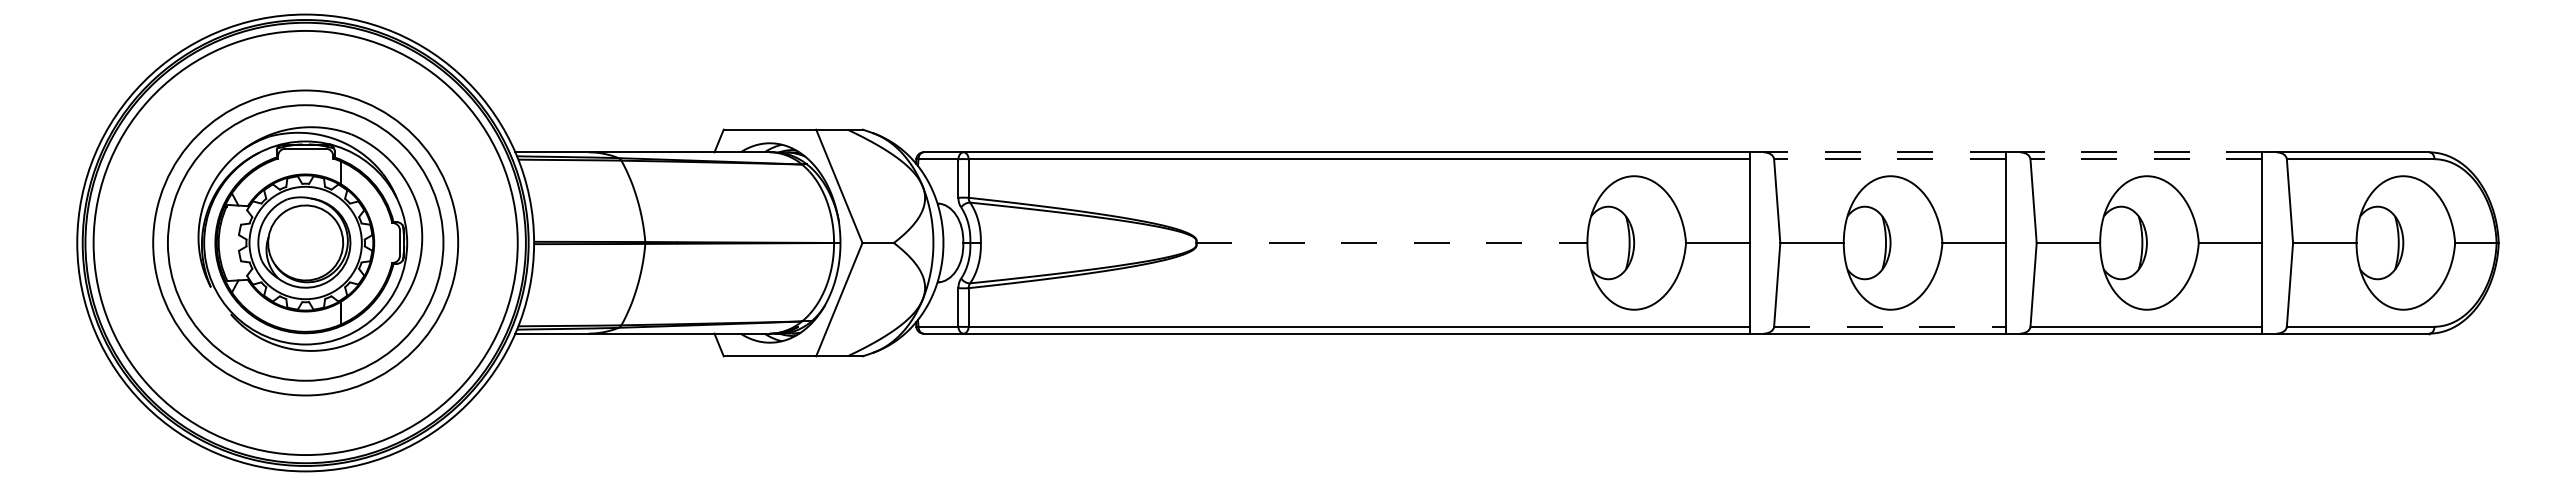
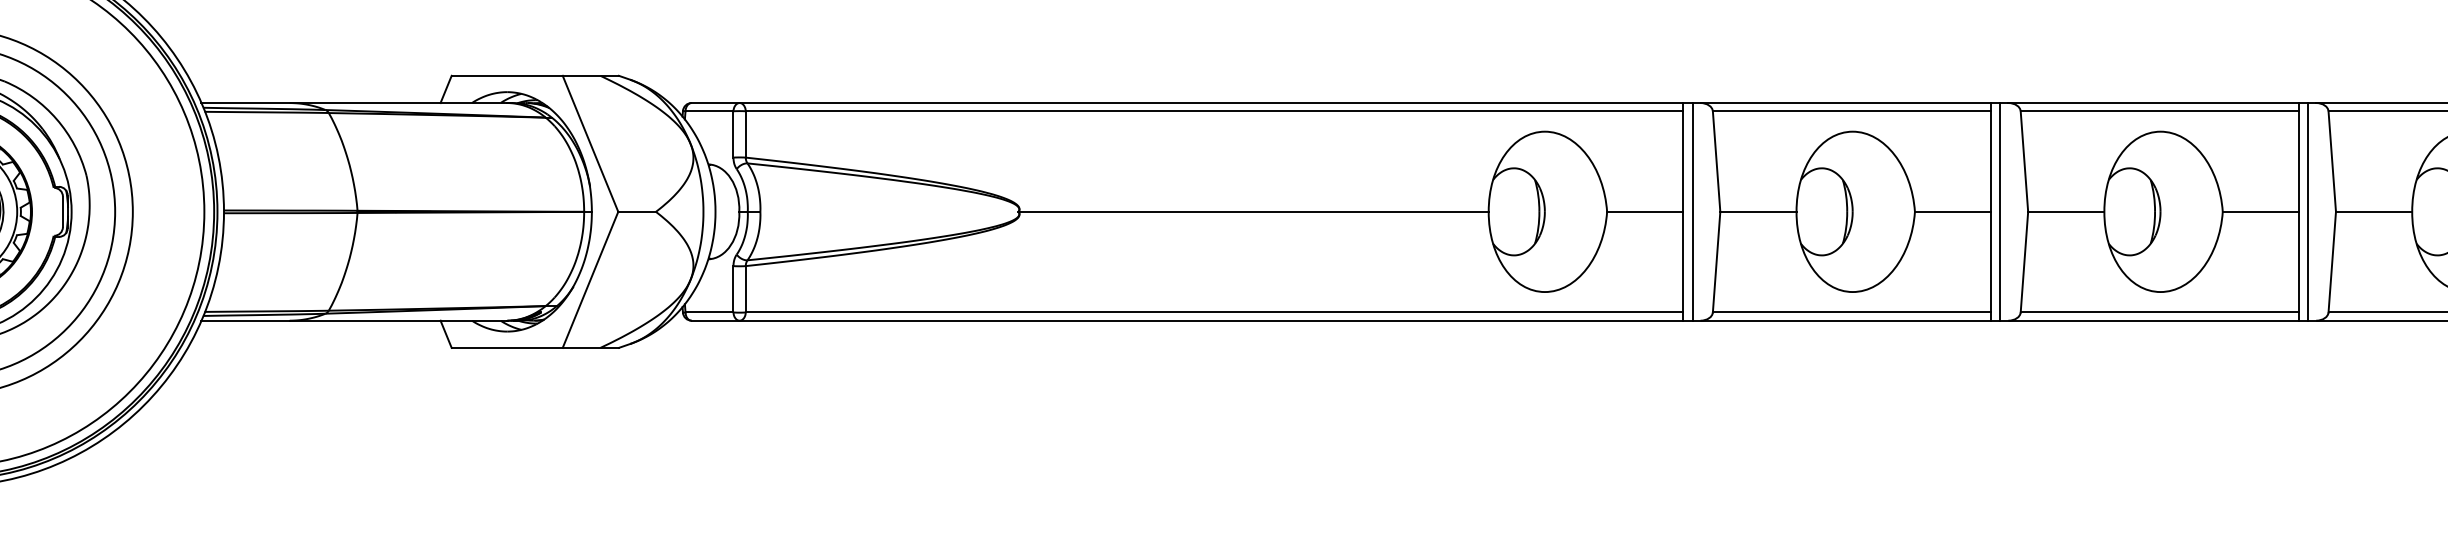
line: (1884, 152) -> (1845, 103), dashed -> solid
line: (2140, 152) -> (2152, 103), dashed -> solid
line: (1890, 159) -> (1852, 111), dashed -> solid
line: (2146, 159) -> (2160, 111), dashed -> solid
line: (1391, 242) -> (1253, 211), dashed -> solid
line: (1757, 242) -> (1692, 211), added
line: (2013, 242) -> (2000, 211), added
line: (2270, 242) -> (2308, 211), added
line: (1890, 326) -> (1852, 312), dashed -> solid

